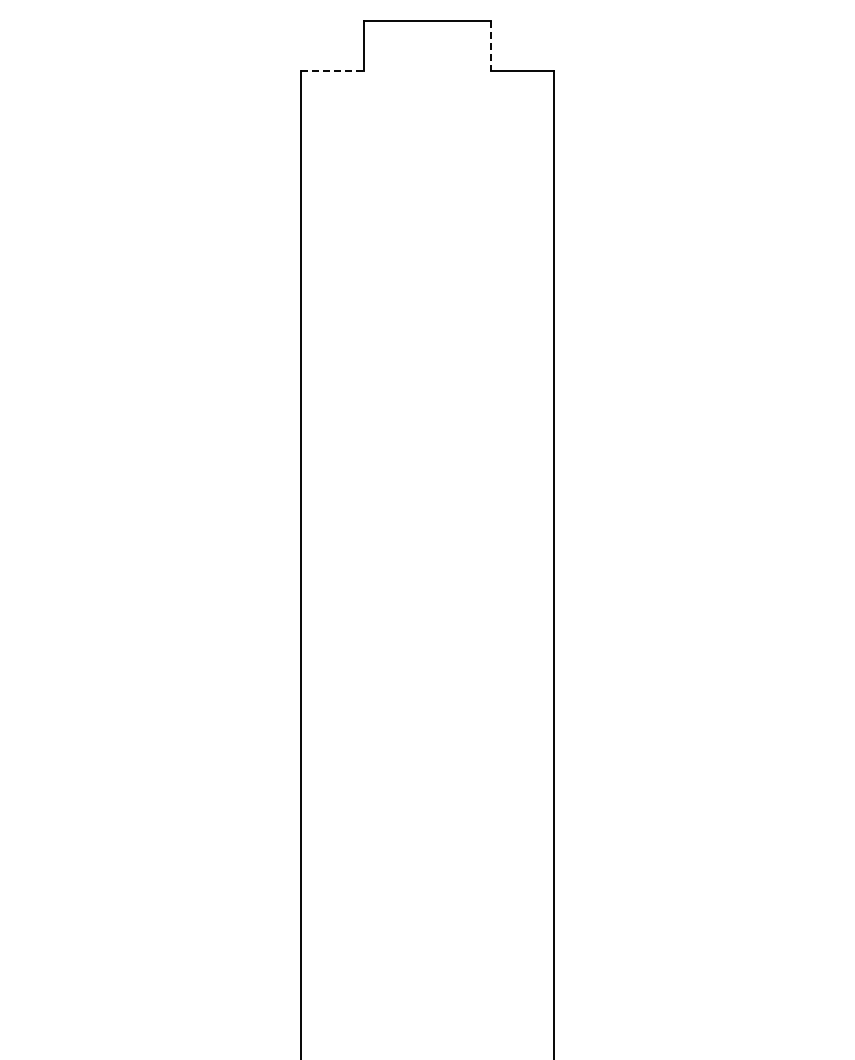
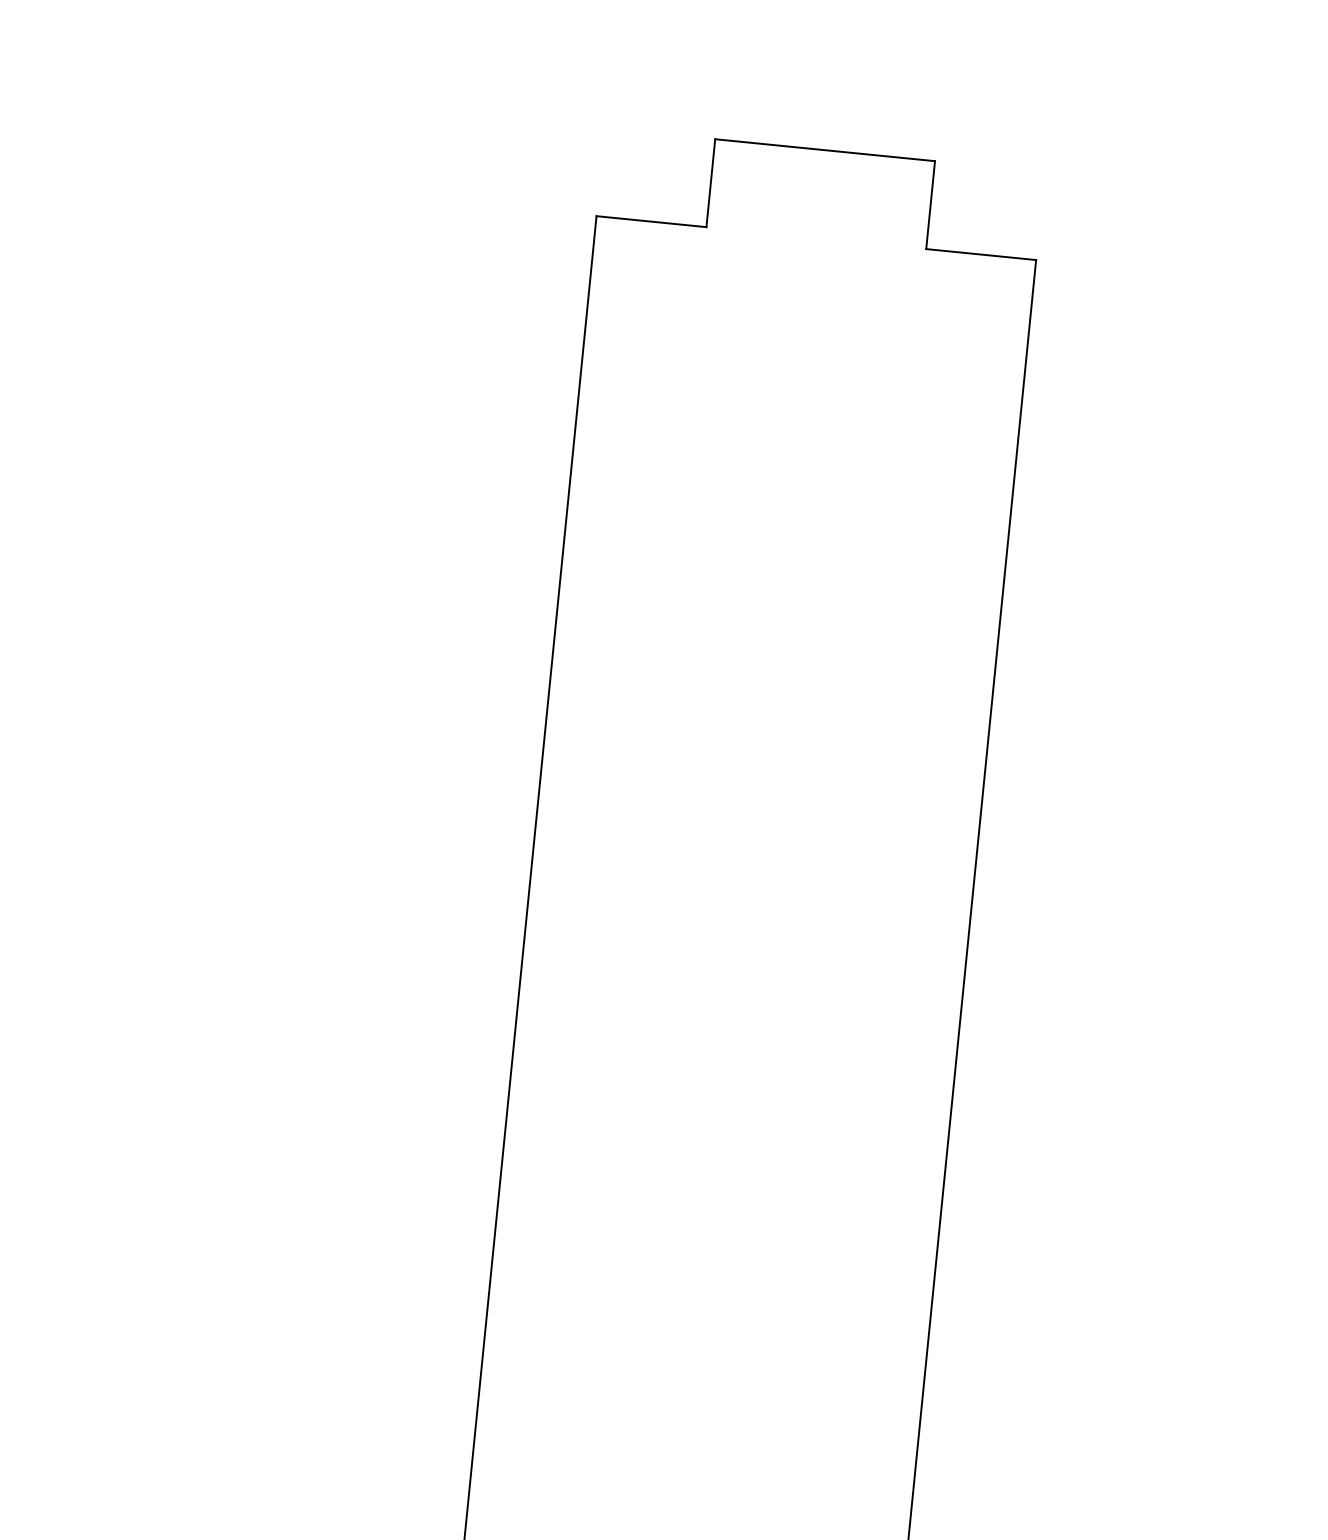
line: (490, 46) -> (929, 205), dashed -> solid
line: (332, 71) -> (651, 221), dashed -> solid

